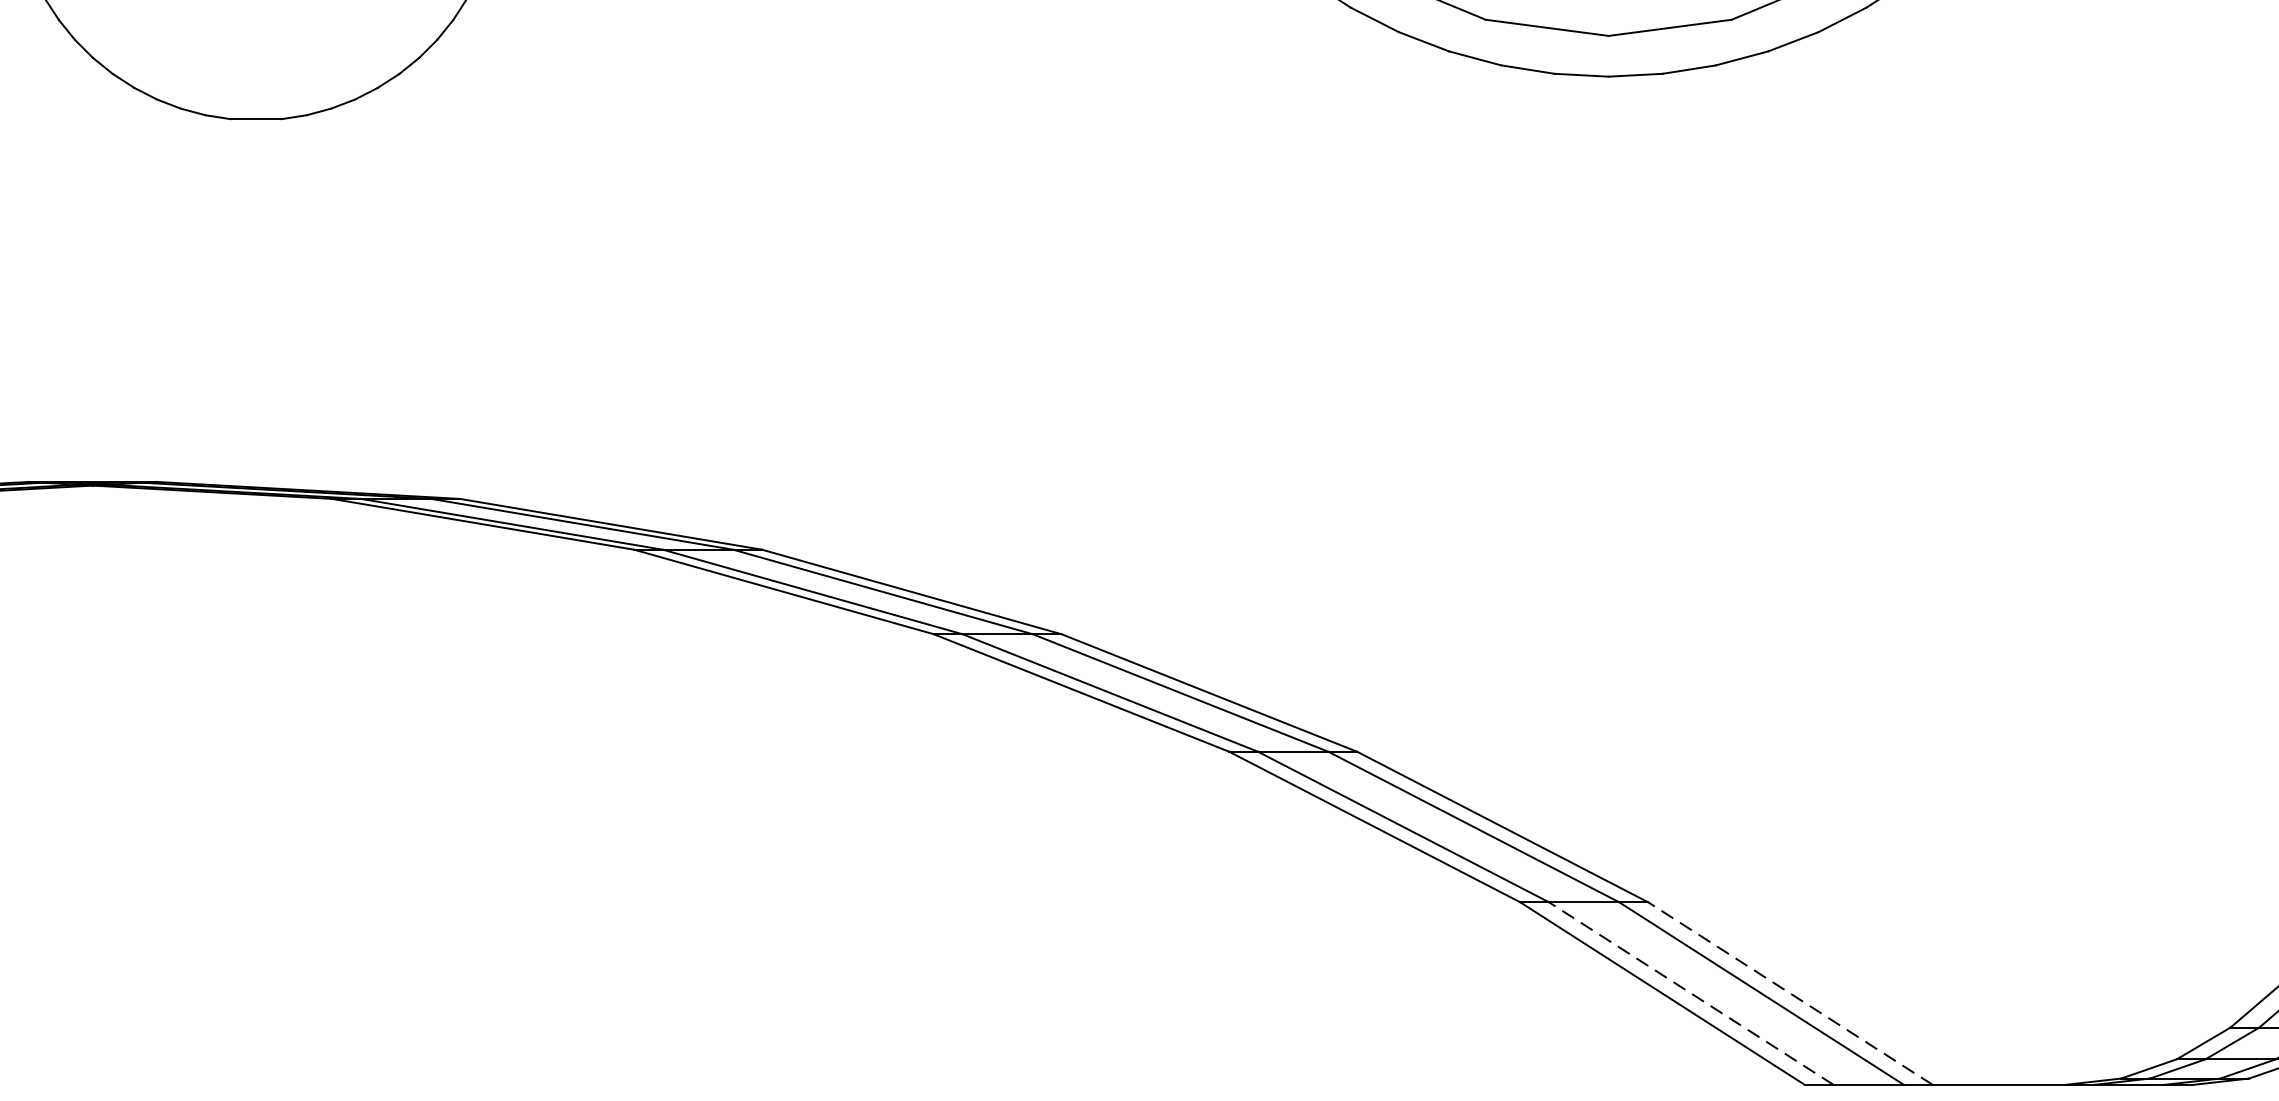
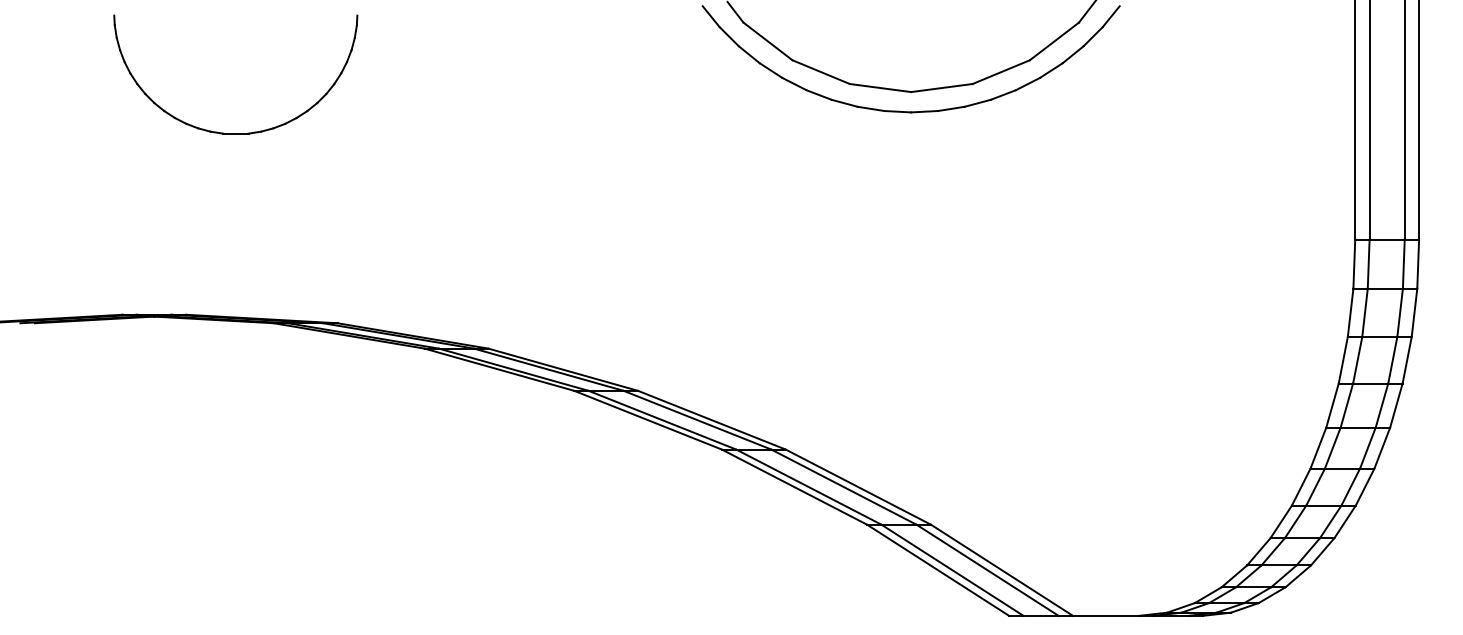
line: (1691, 994) -> (952, 570), dashed -> solid
line: (1789, 994) -> (1001, 570), dashed -> solid

